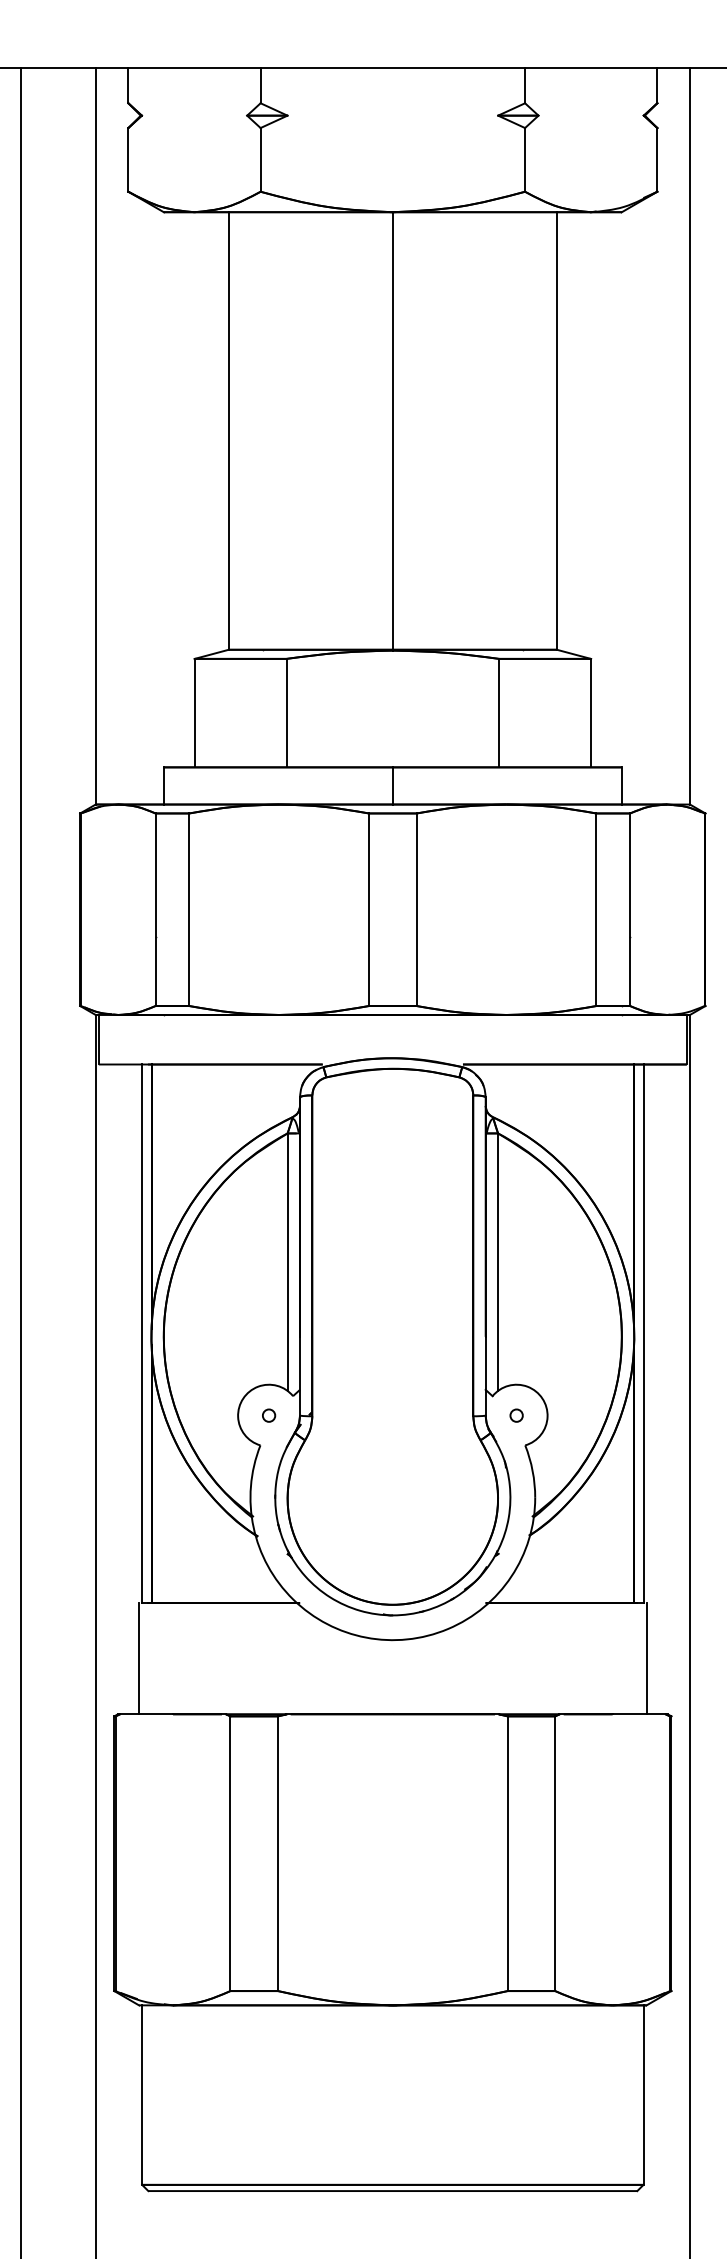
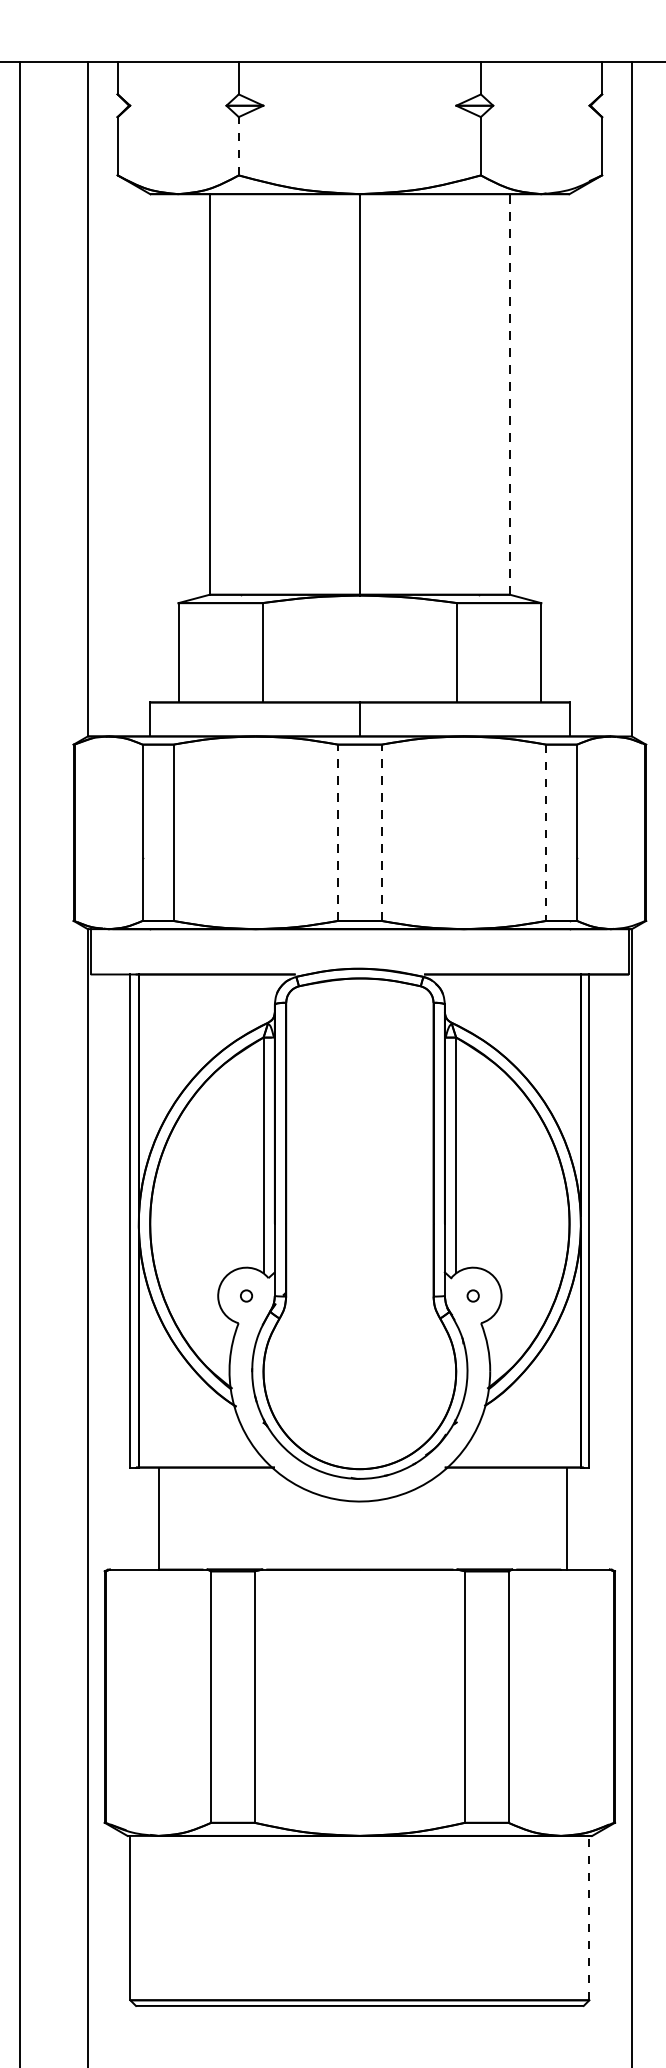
line: (260, 159) -> (238, 145), solid -> dashed
line: (557, 429) -> (510, 393), solid -> dashed
line: (368, 909) -> (337, 832), solid -> dashed
line: (416, 909) -> (381, 832), solid -> dashed
line: (596, 910) -> (546, 833), solid -> dashed
line: (139, 1658) -> (158, 1518), moved
line: (646, 1658) -> (567, 1518), moved
line: (643, 2094) -> (589, 1917), solid -> dashed

